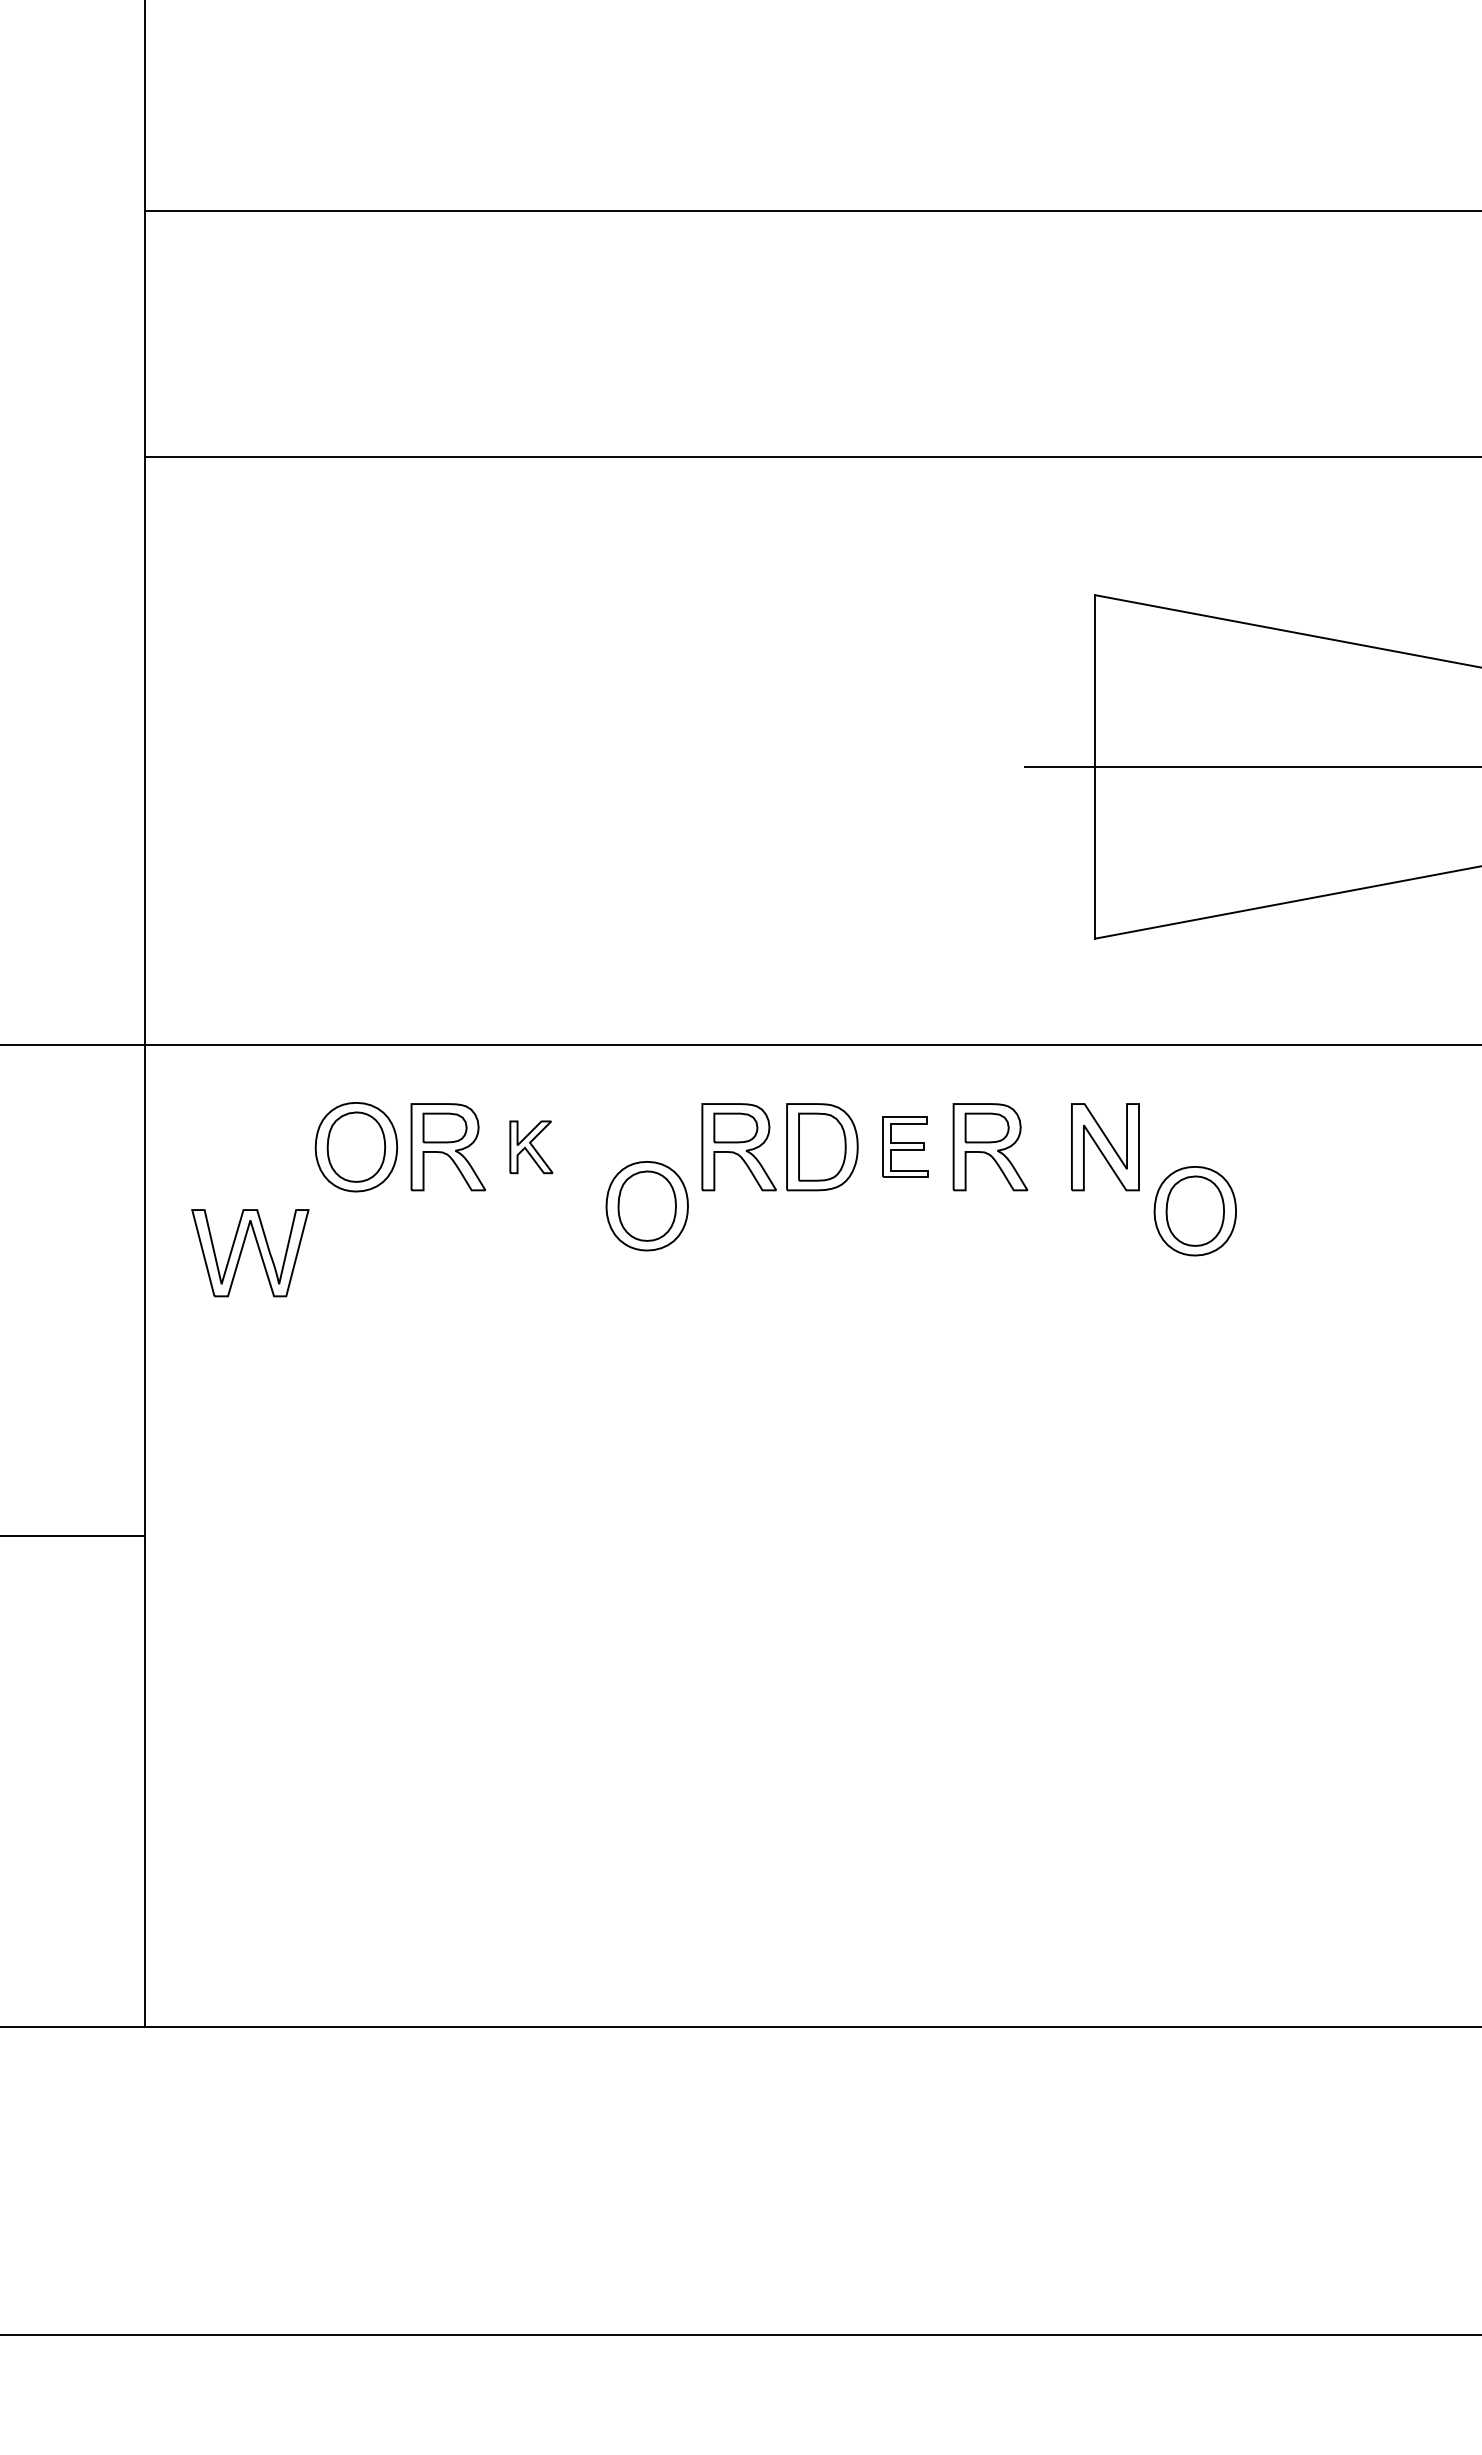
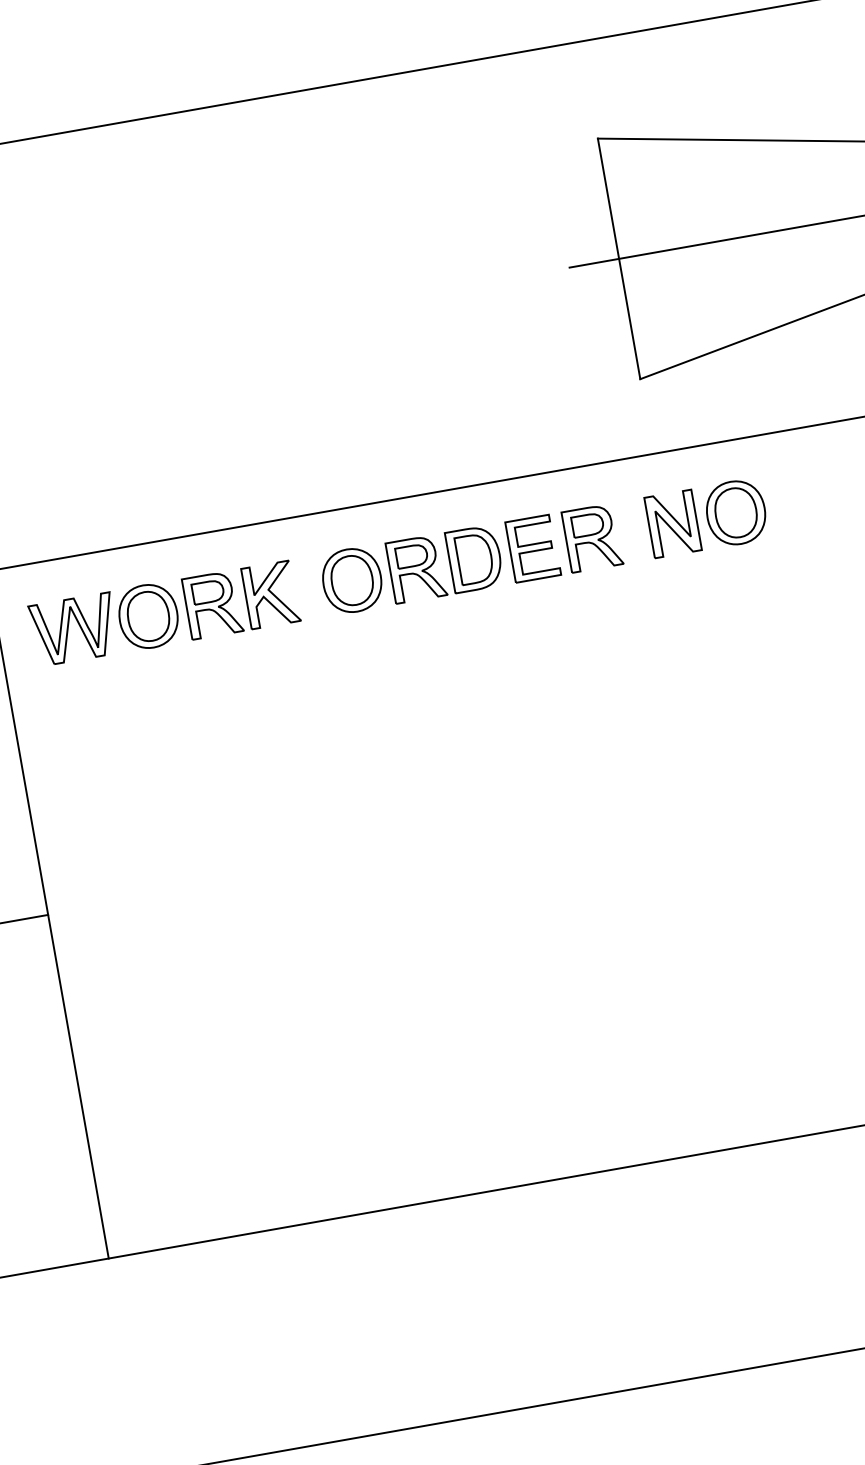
part: (905, 1146) -> (532, 548), size x1.43
part: (531, 1147) -> (271, 595), size x1.67
part: (646, 1206) -> (351, 580), moved
part: (1194, 1211) -> (735, 513), moved
part: (242, 1251) -> (68, 629), moved

